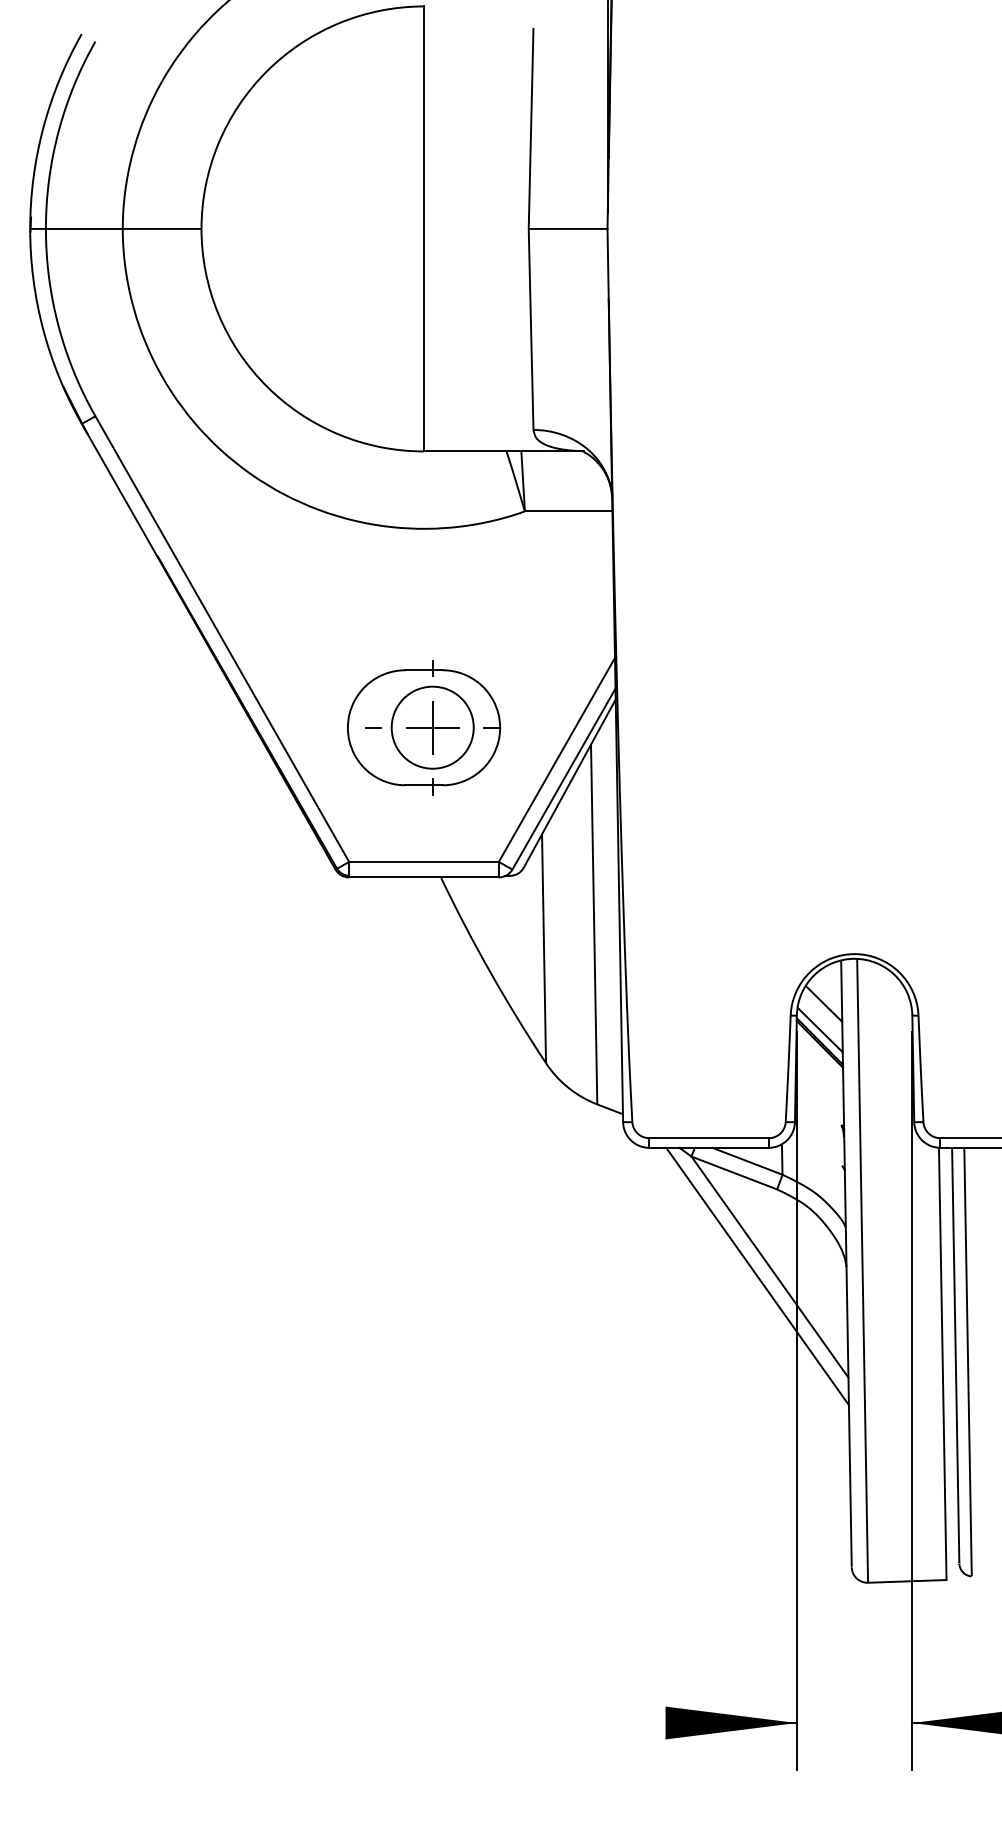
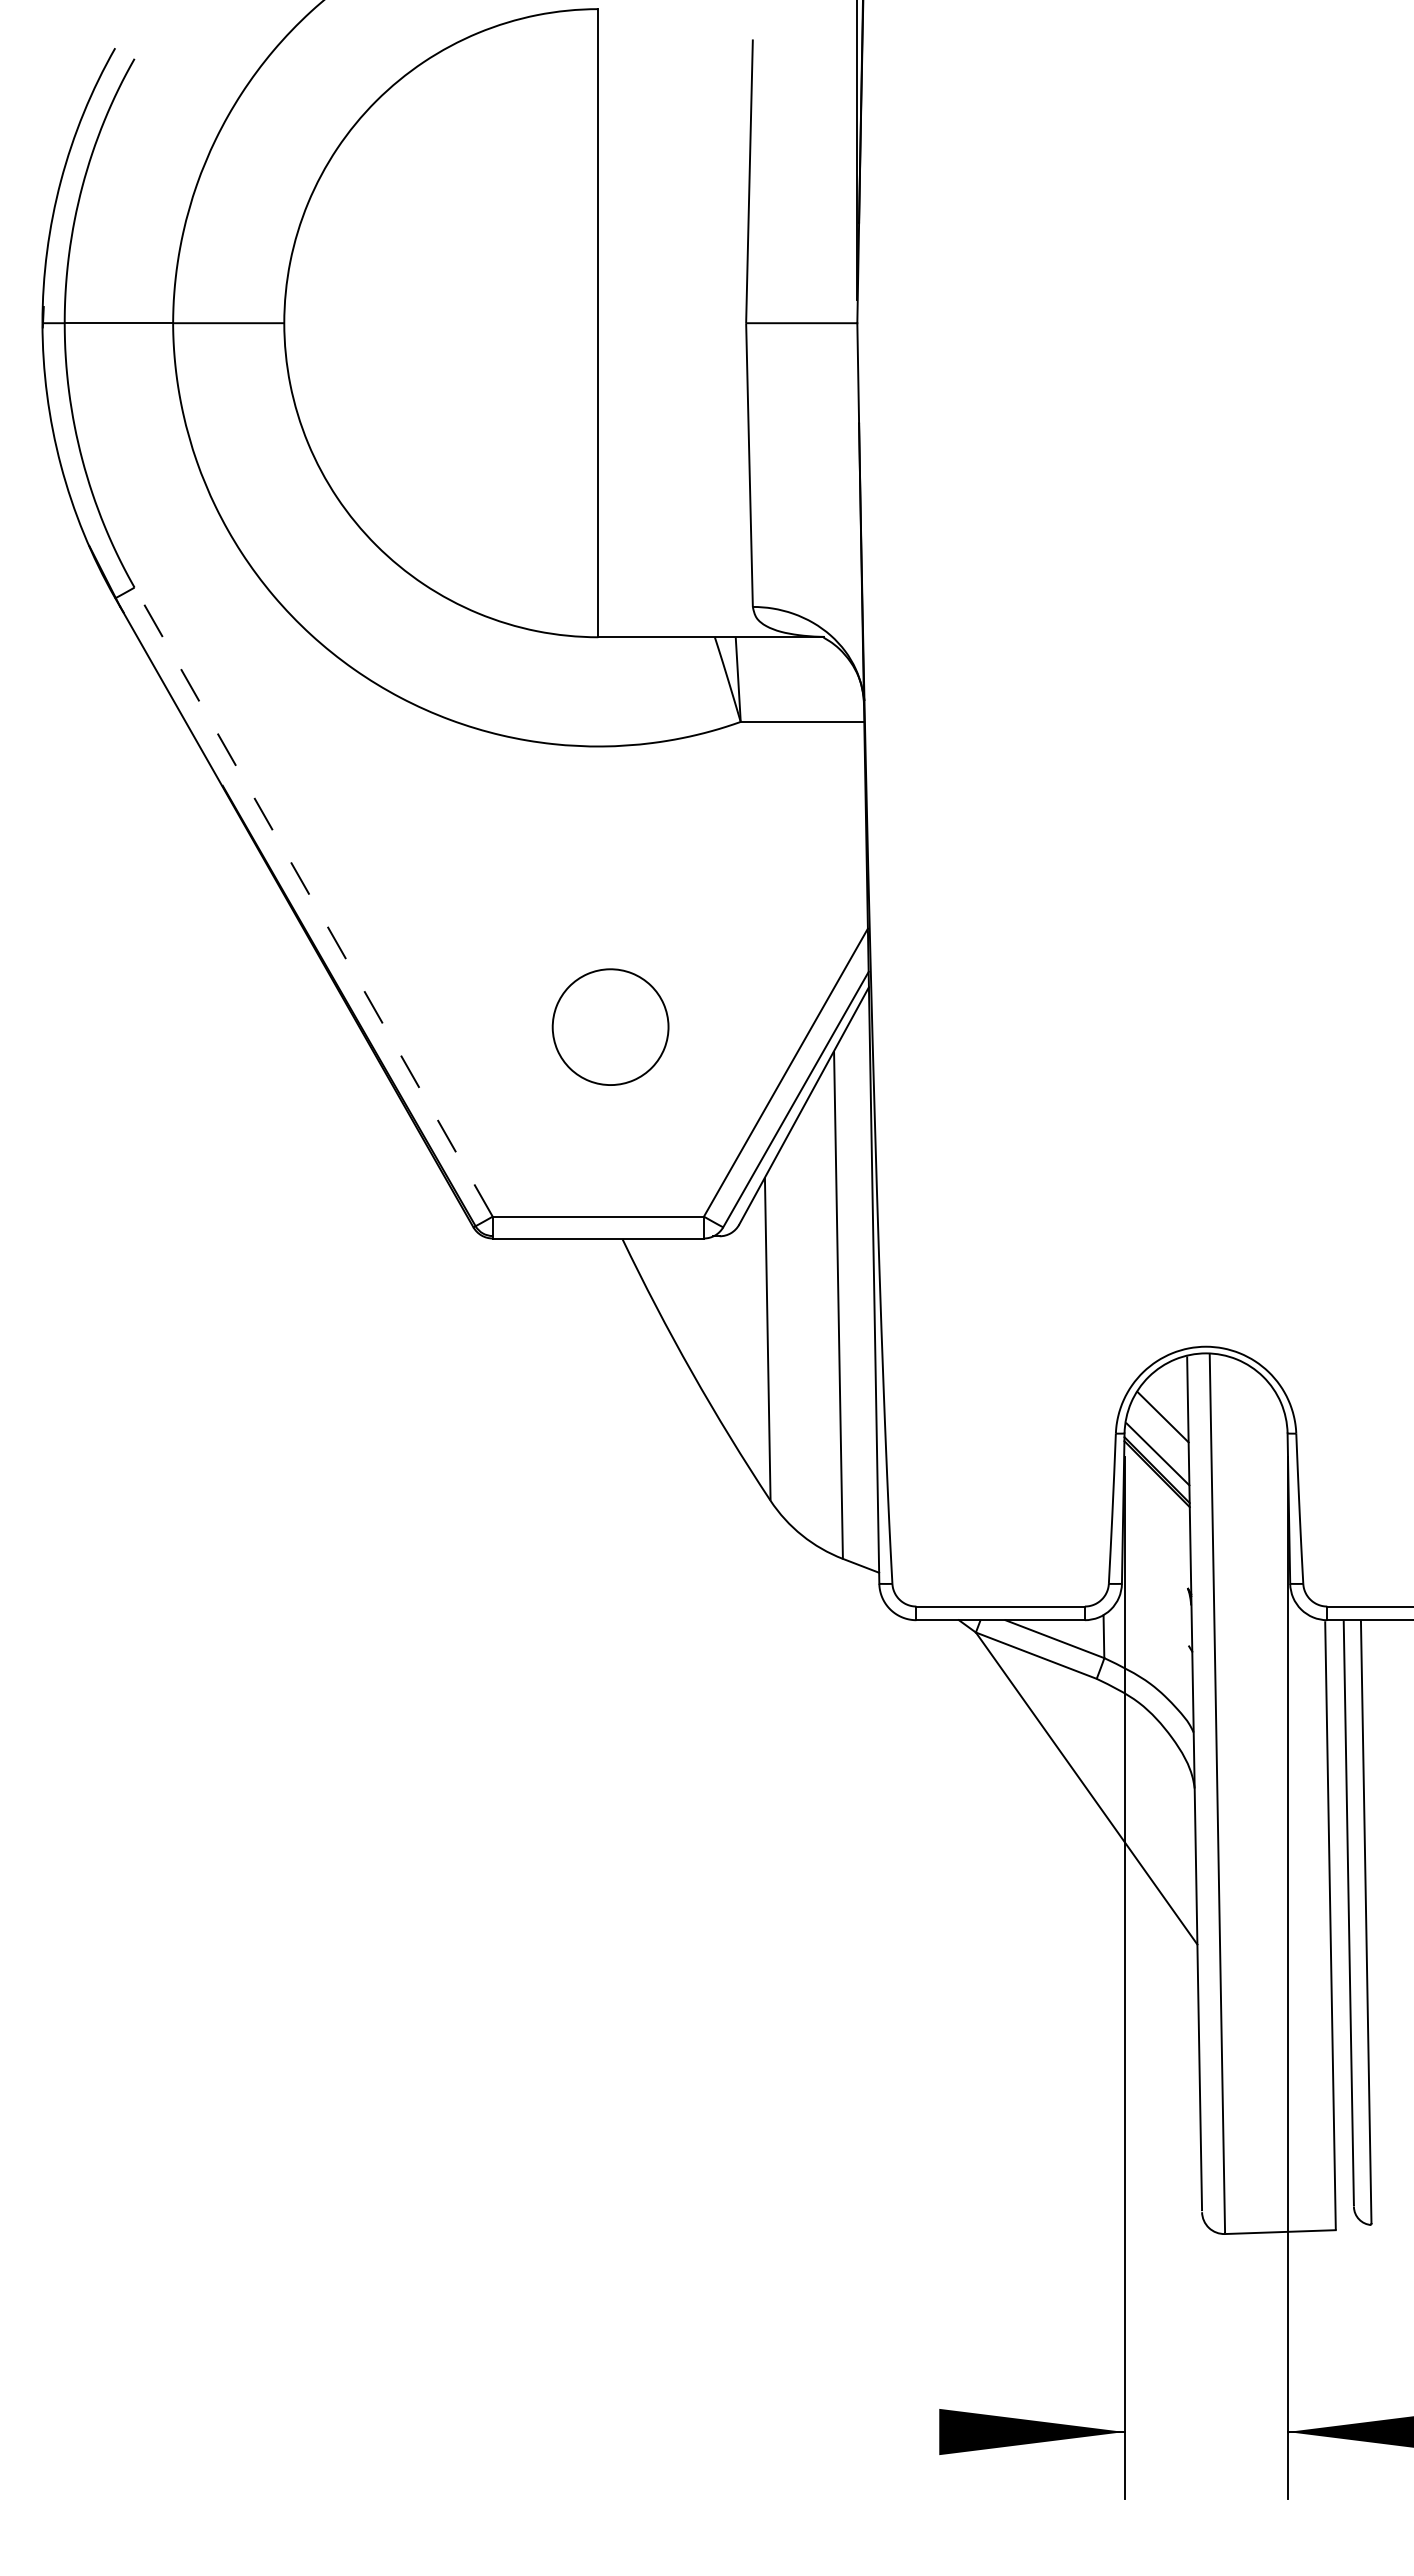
line: (222, 639) -> (313, 902), solid -> dashed
part: (424, 727) -> (598, 1027), removed
line: (757, 1276) -> (1069, 1801), removed

